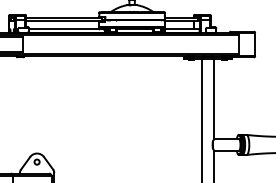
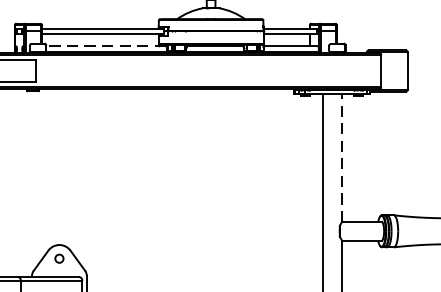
line: (65, 28) -> (104, 45), solid -> dashed
line: (214, 98) -> (342, 157), solid -> dashed

